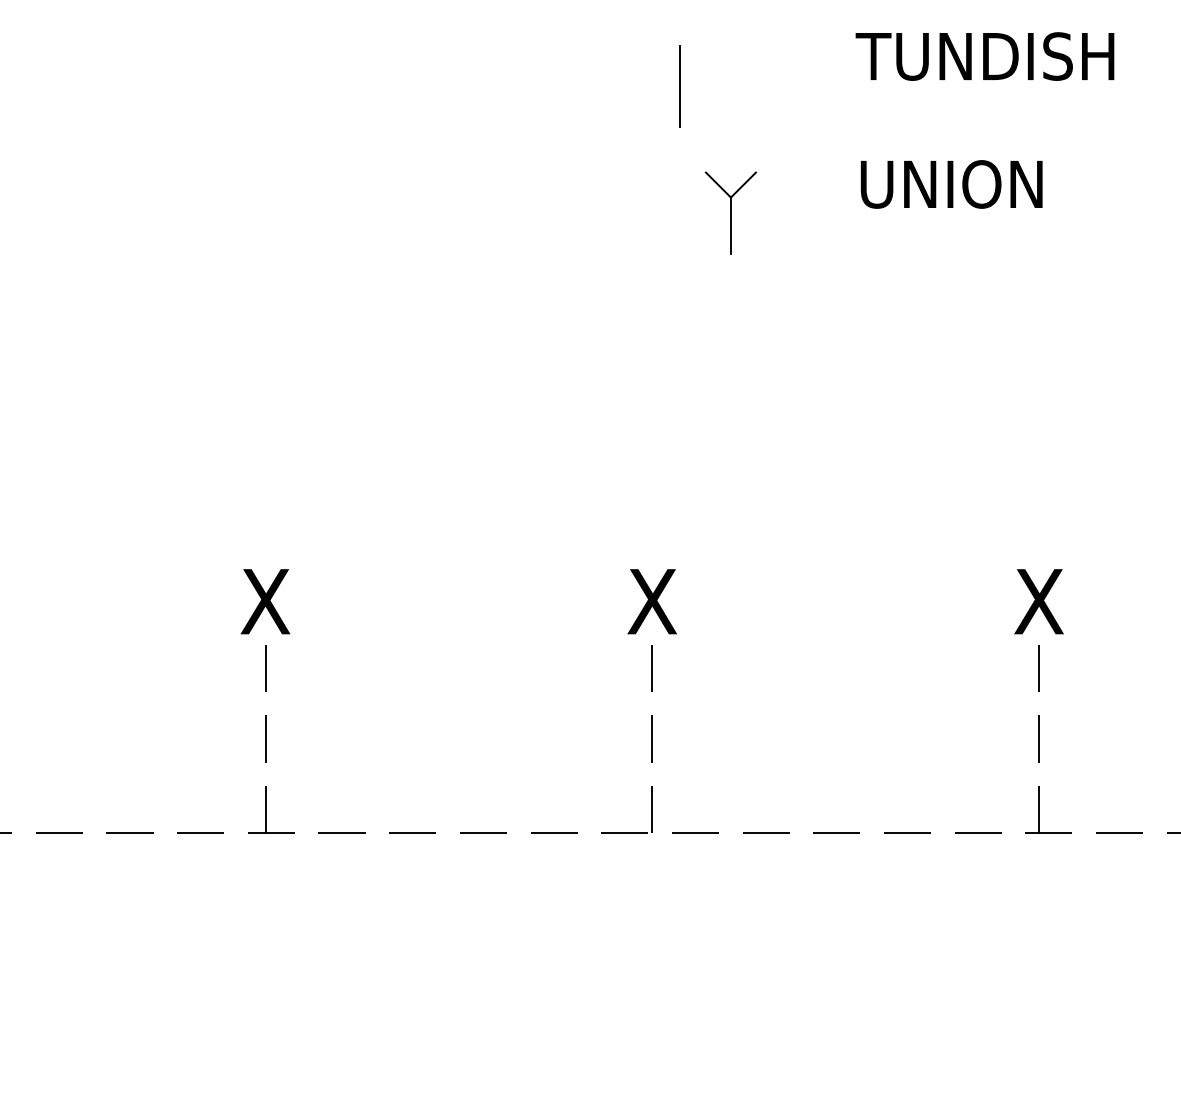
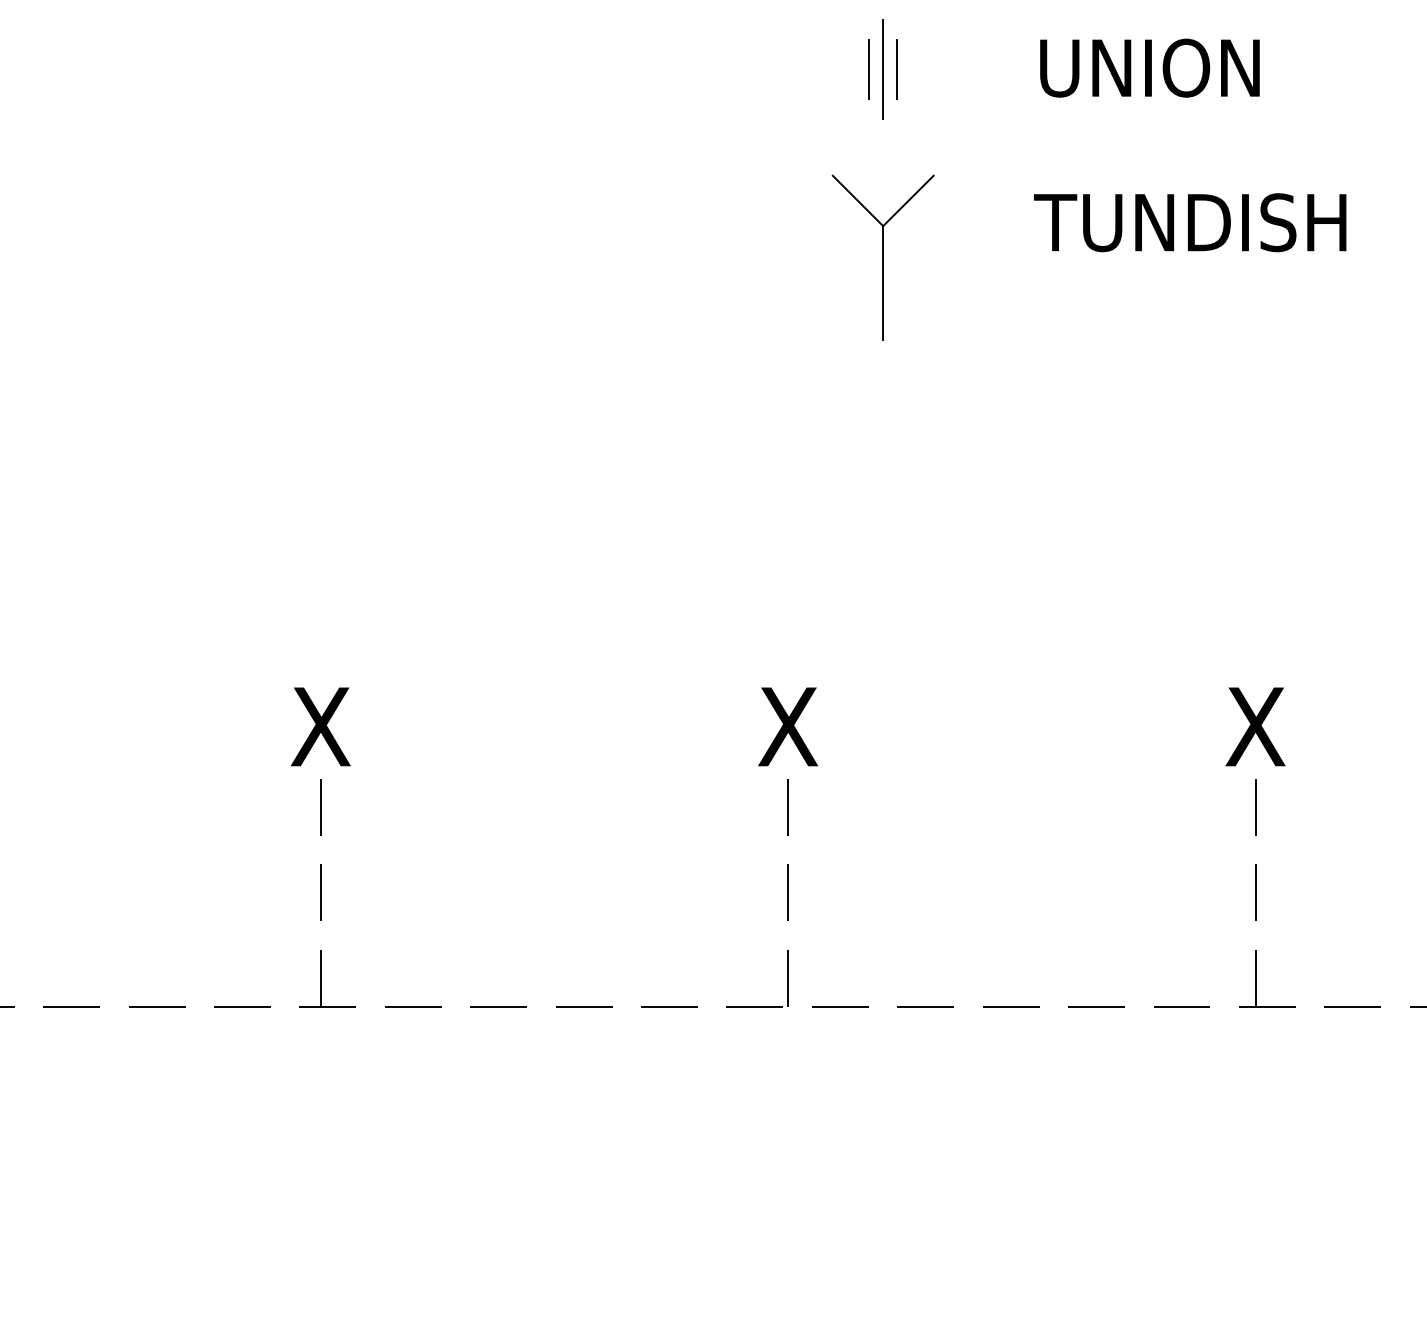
text: (984, 56) -> (1189, 68), TUNDISH -> UNION
line: (719, 57) -> (869, 69), added
line: (742, 57) -> (897, 69), added
line: (679, 86) -> (882, 69), moved
text: (984, 184) -> (1189, 222), UNION -> TUNDISH
part: (730, 212) -> (882, 256), size x1.67

